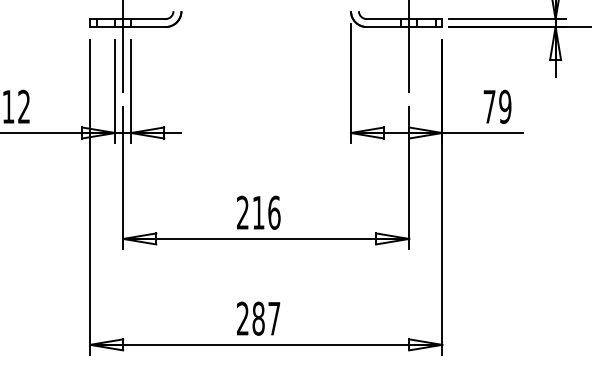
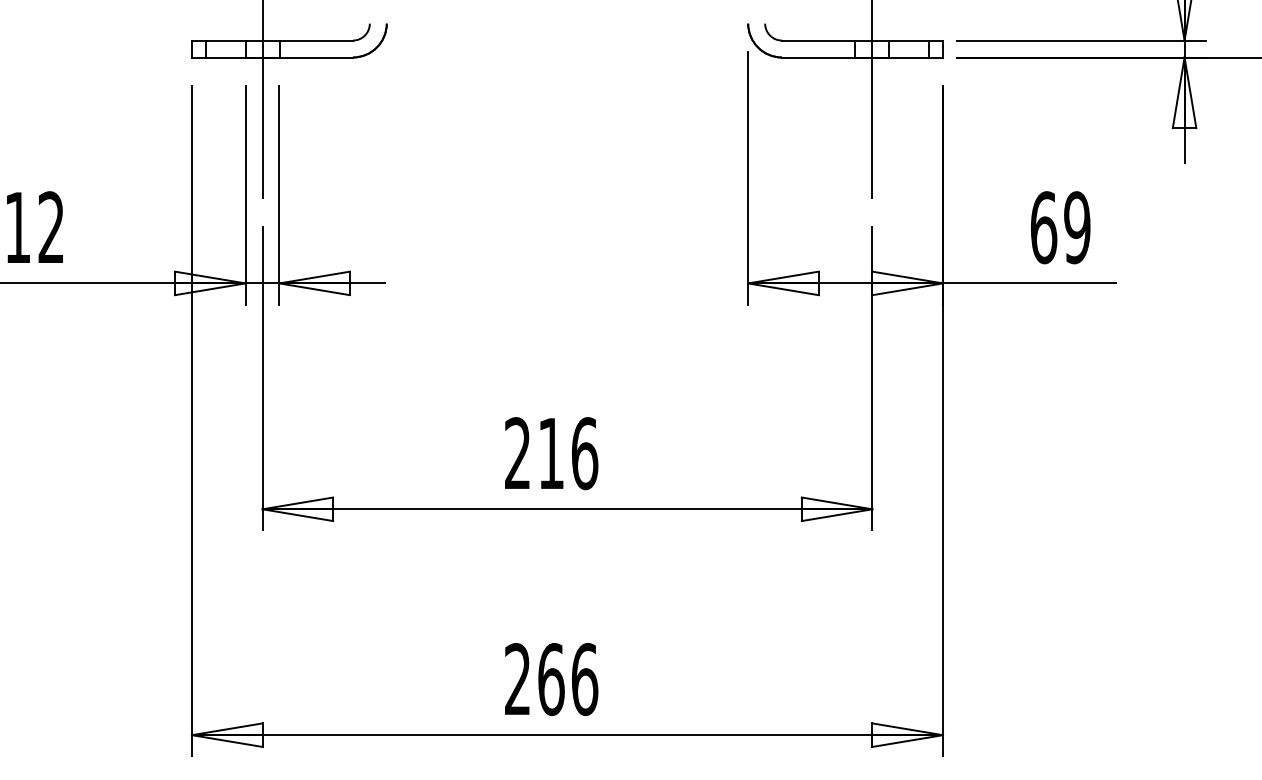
text: (489, 106) -> (1043, 226), 79 -> 69
text: (266, 318) -> (568, 678), 287 -> 266

